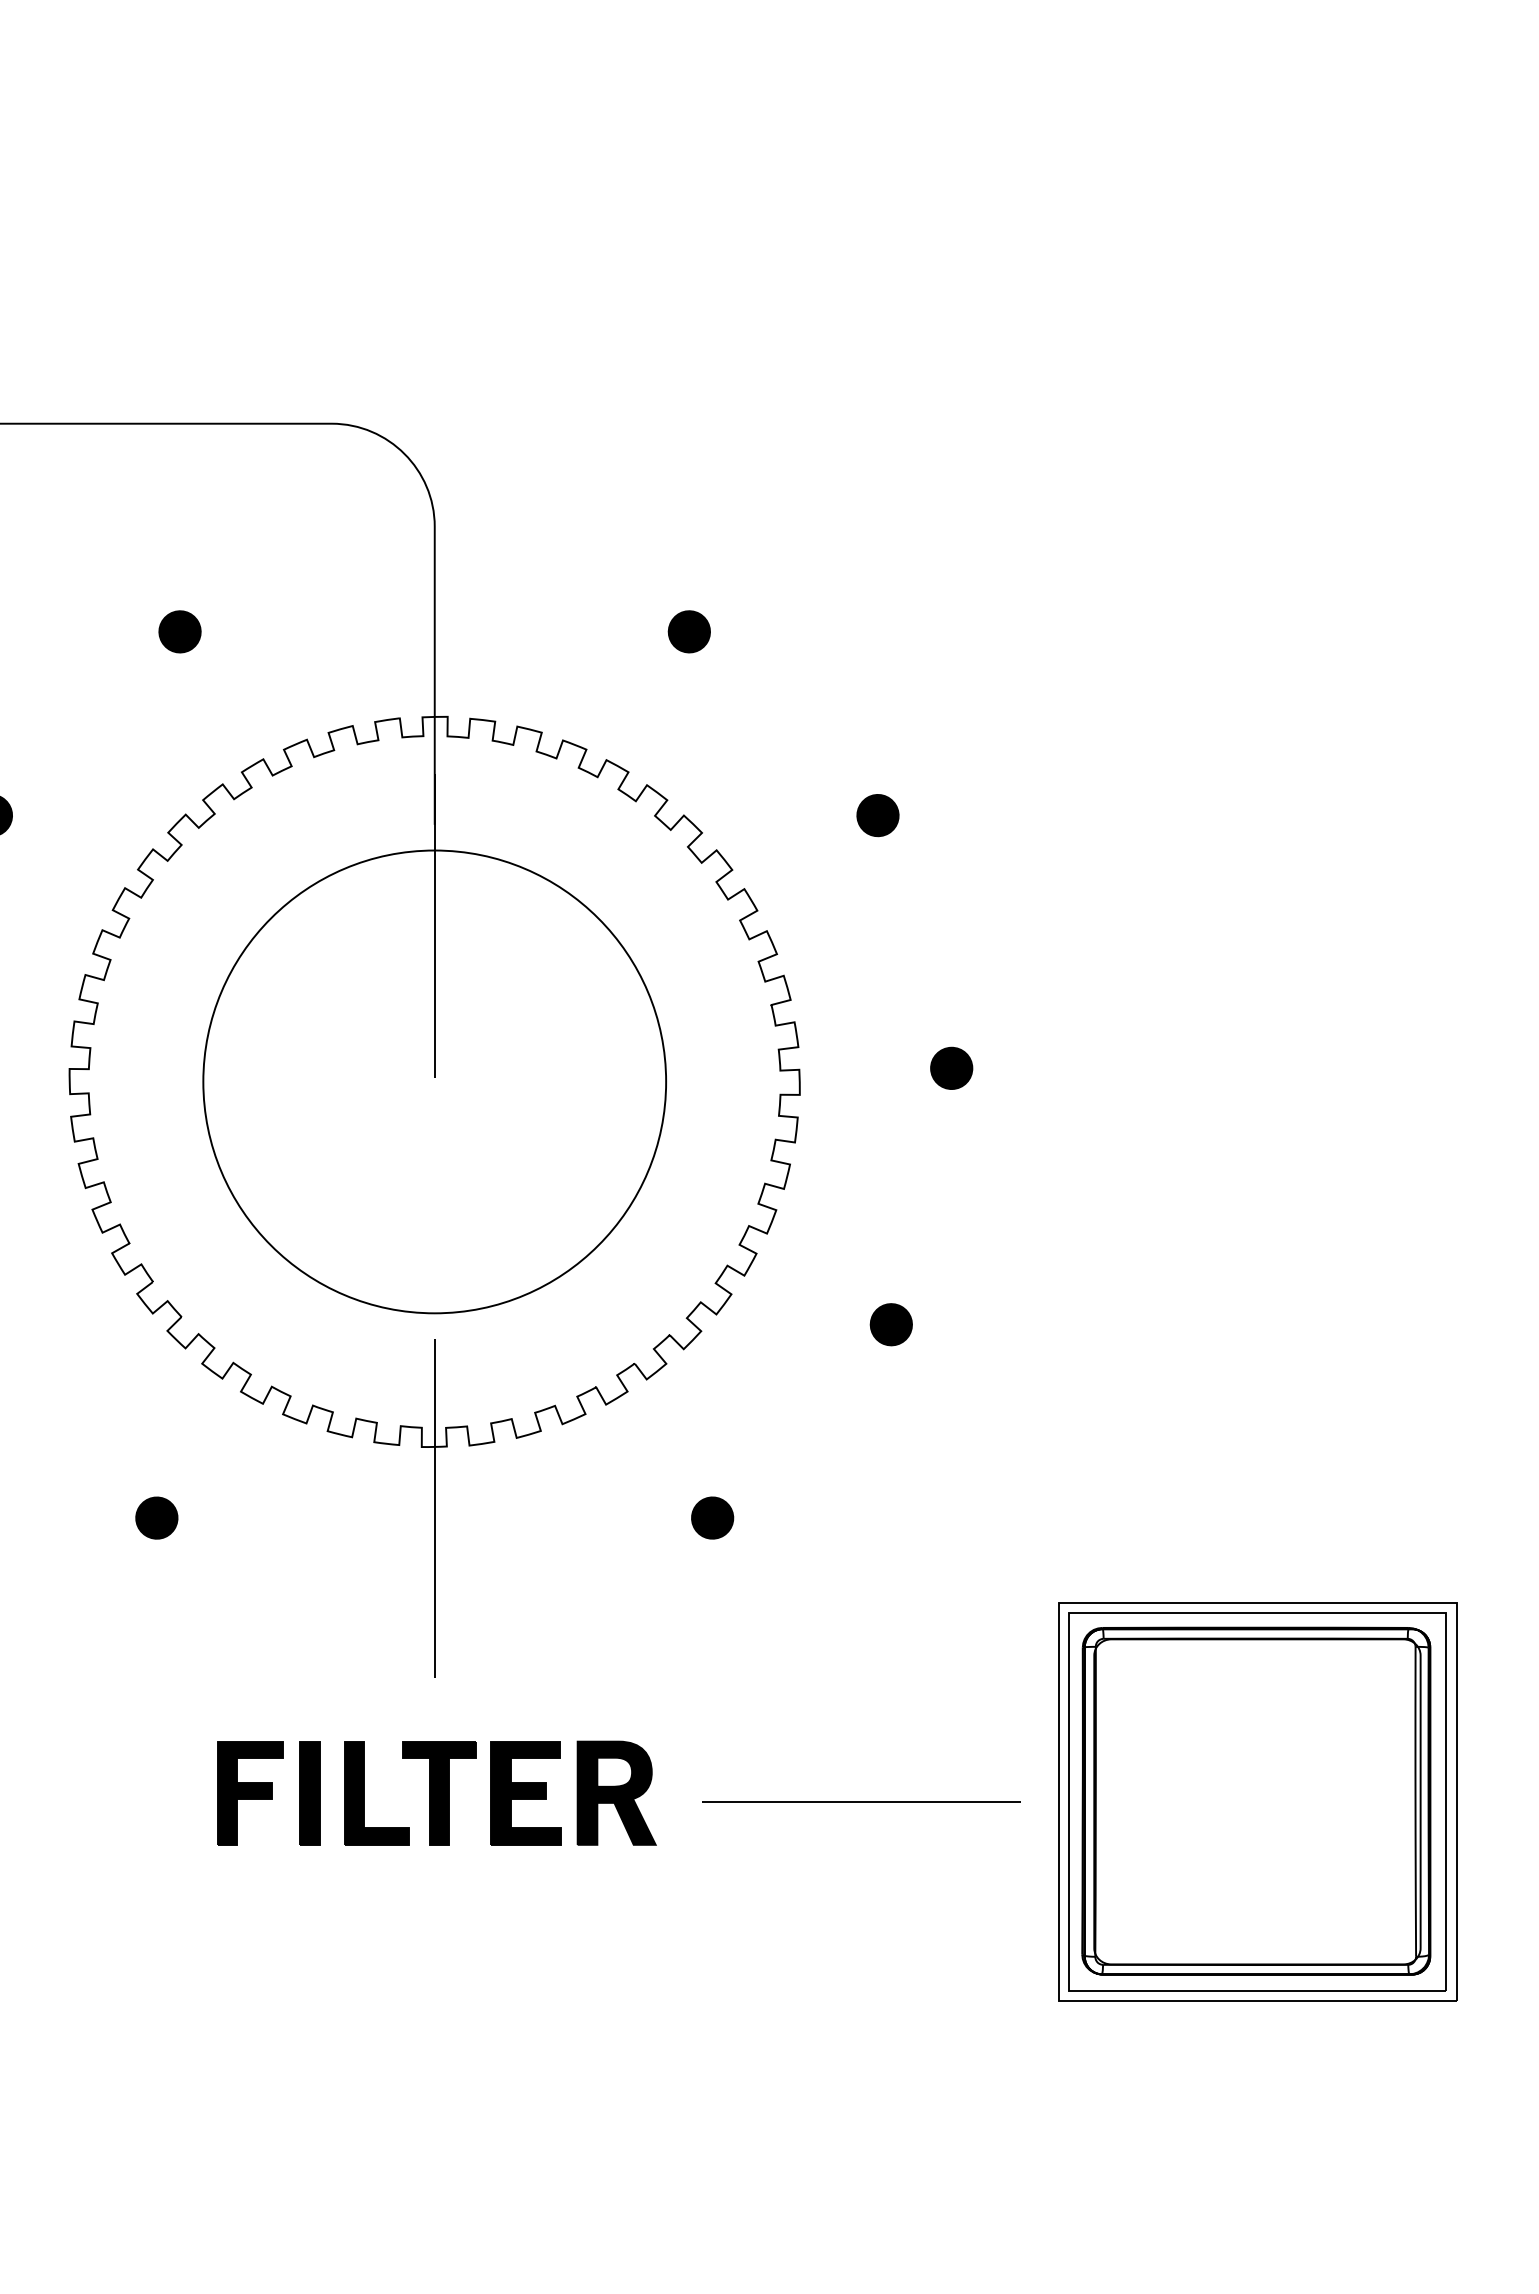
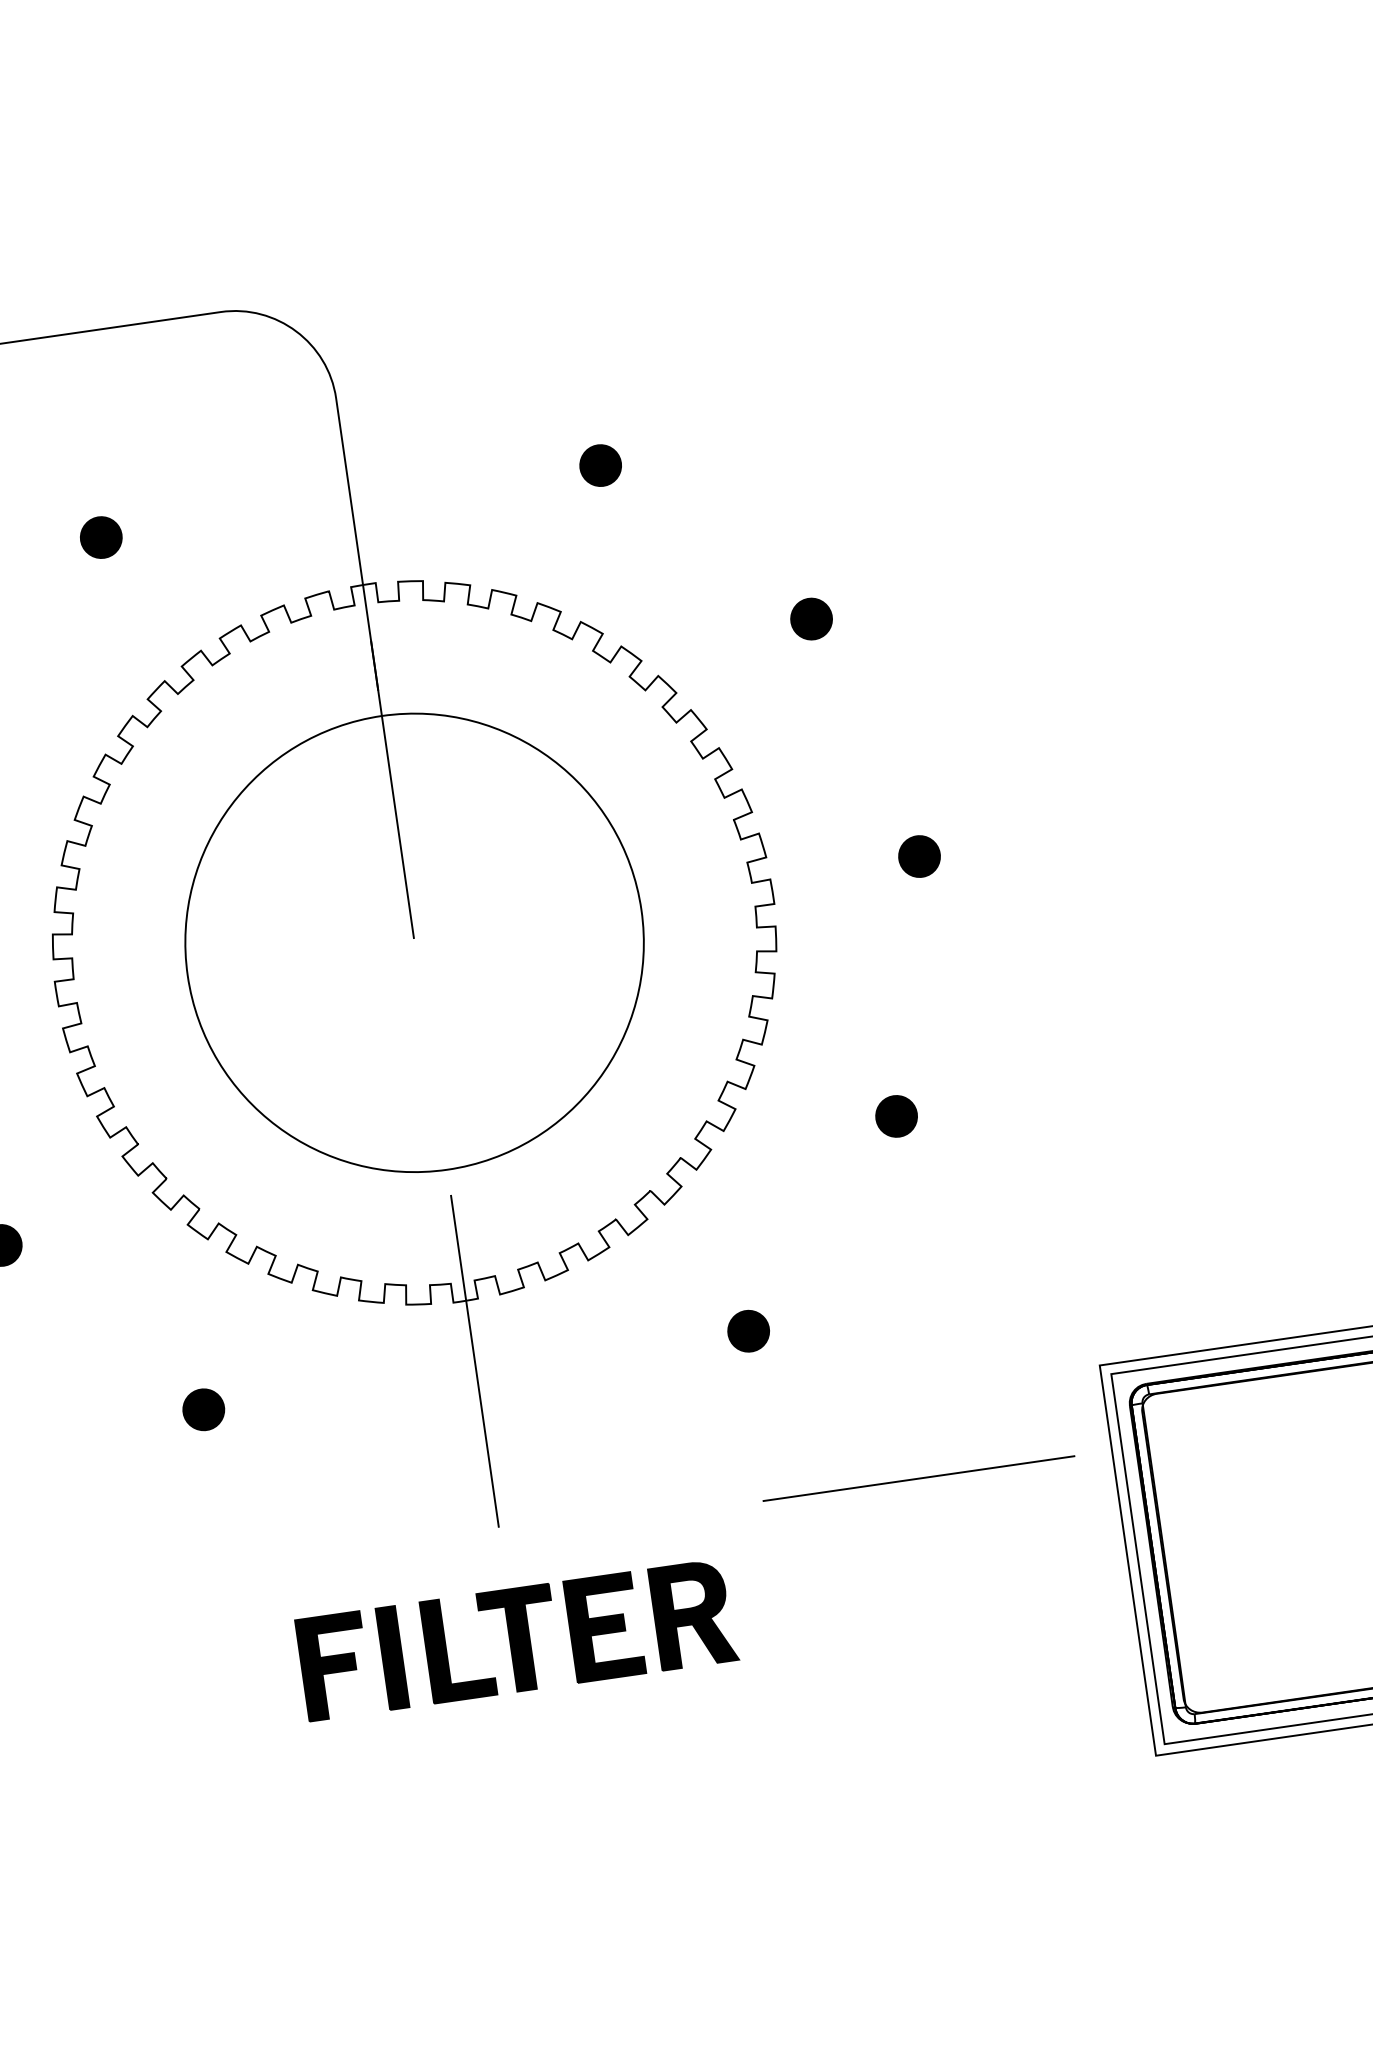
line: (861, 1801) -> (918, 1478), moved

